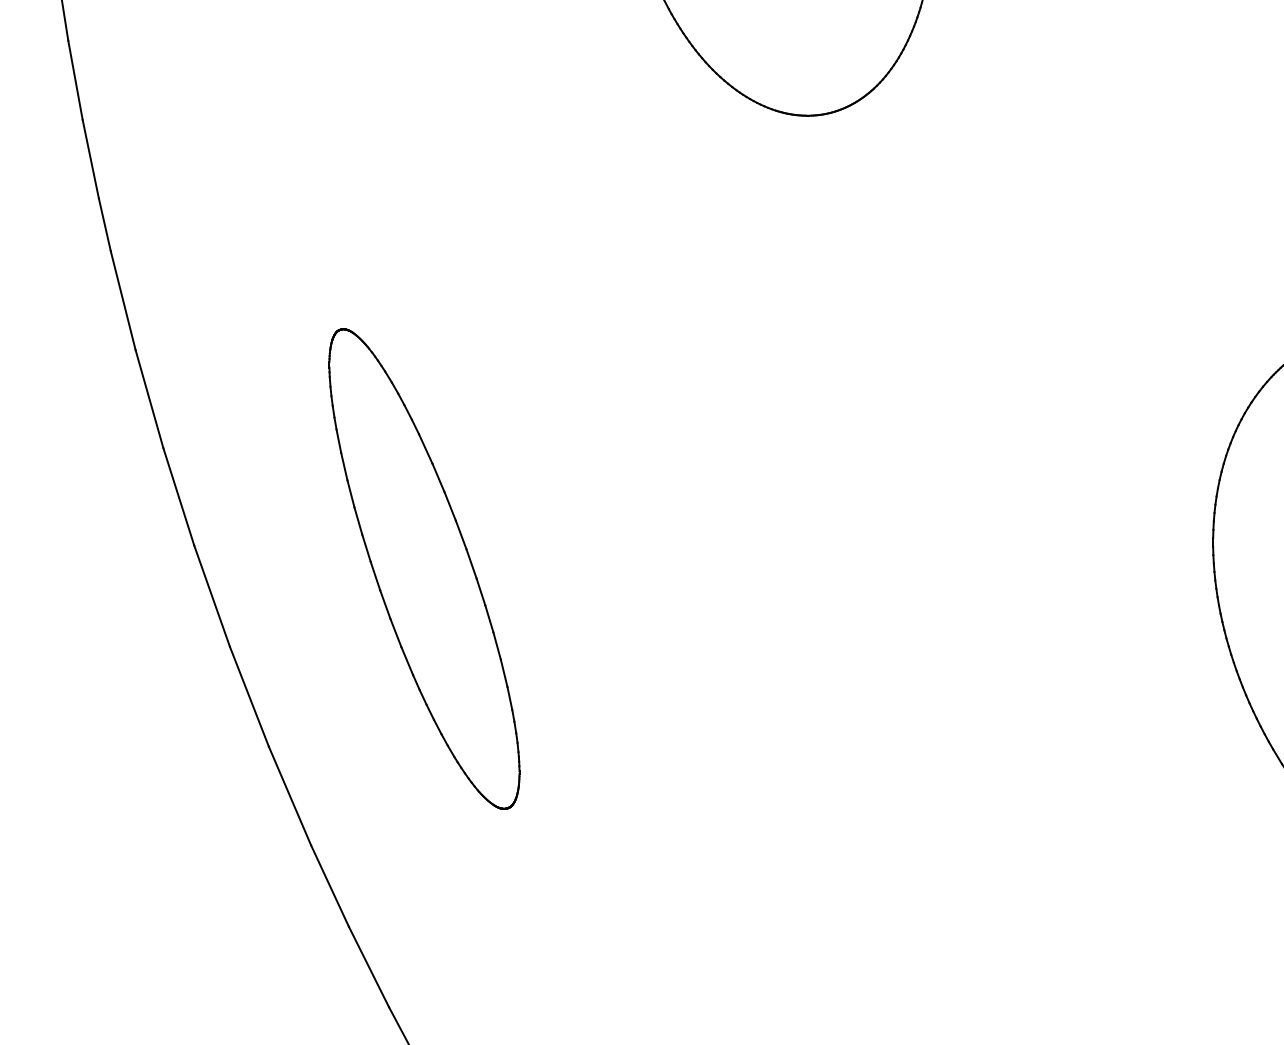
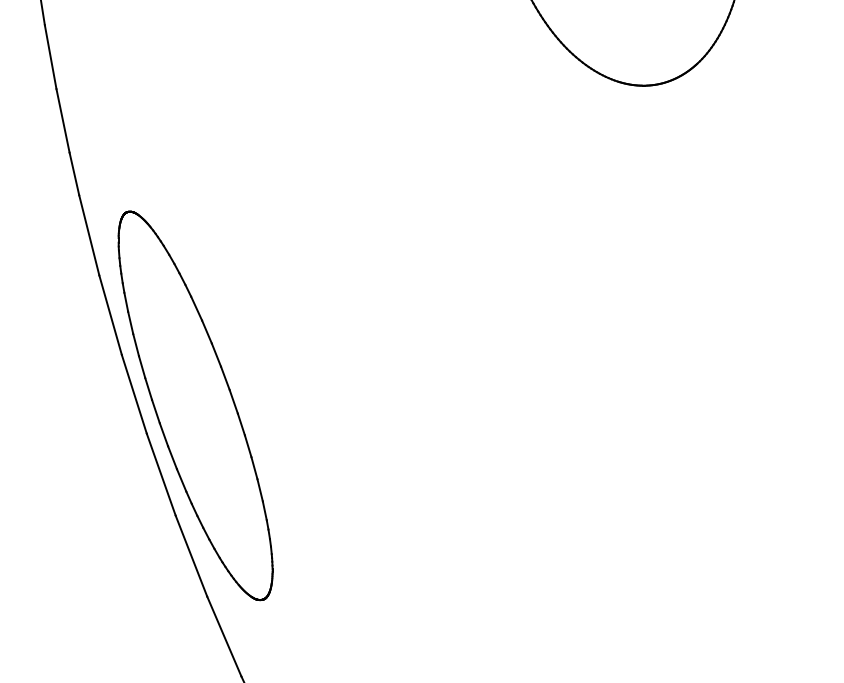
part: (424, 568) -> (195, 405), moved

